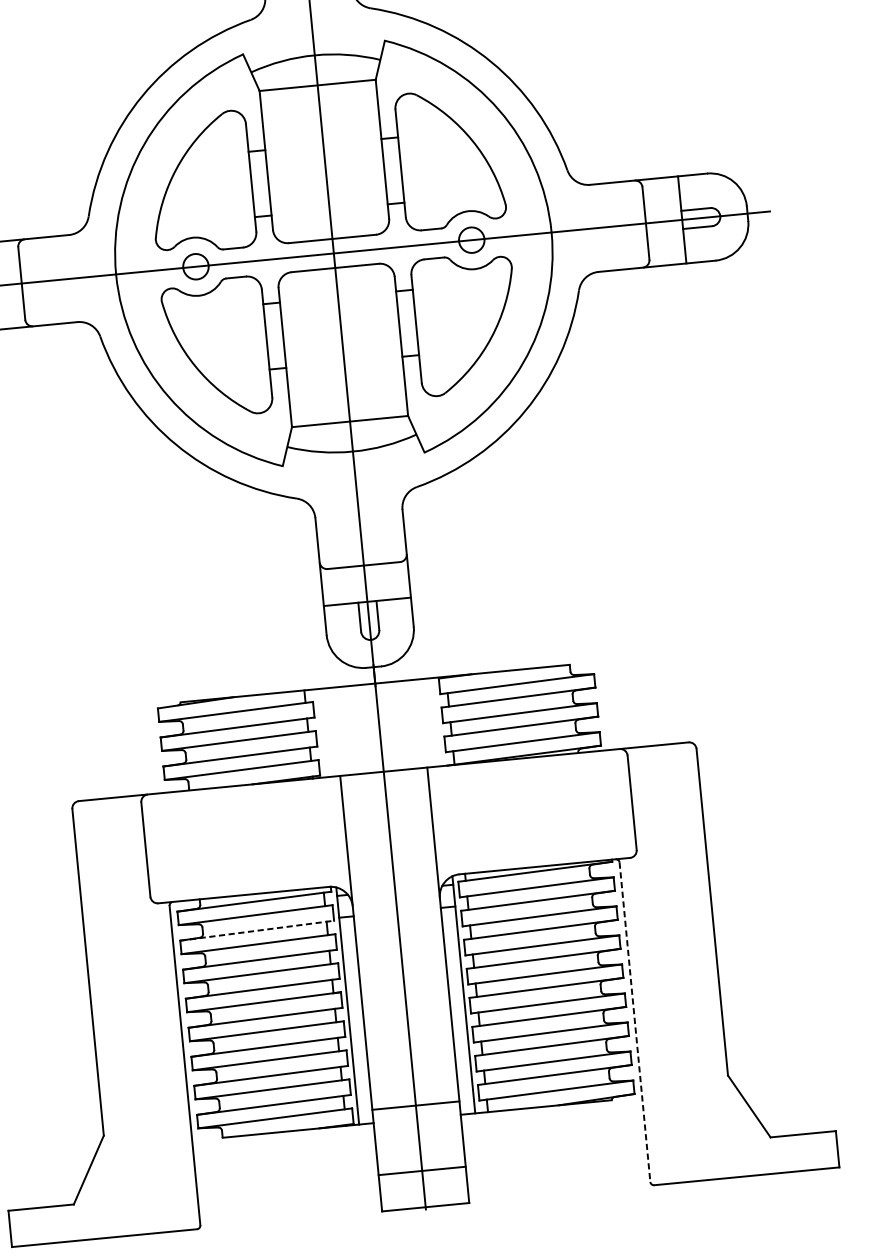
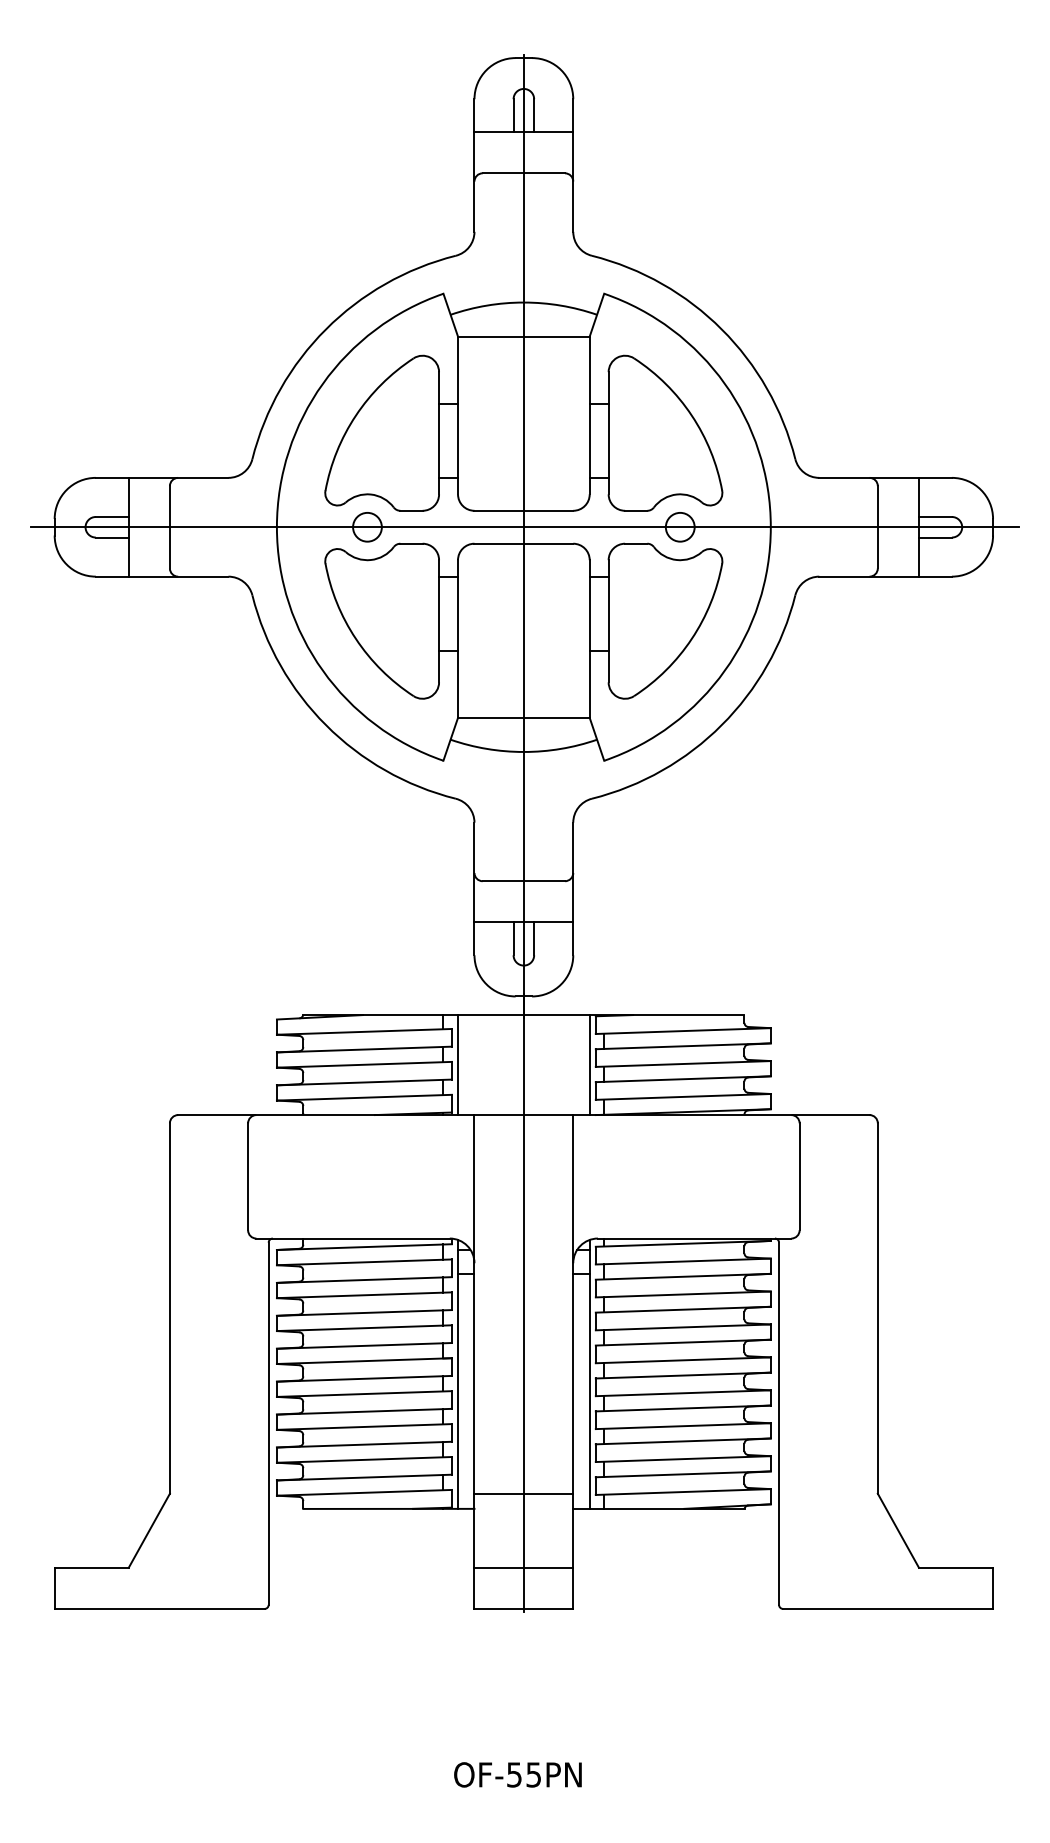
line: (437, 721) -> (589, 1064), added
line: (321, 733) -> (458, 1065), added
line: (257, 931) -> (364, 1280), dashed -> solid
line: (635, 1022) -> (779, 1424), dashed -> solid

